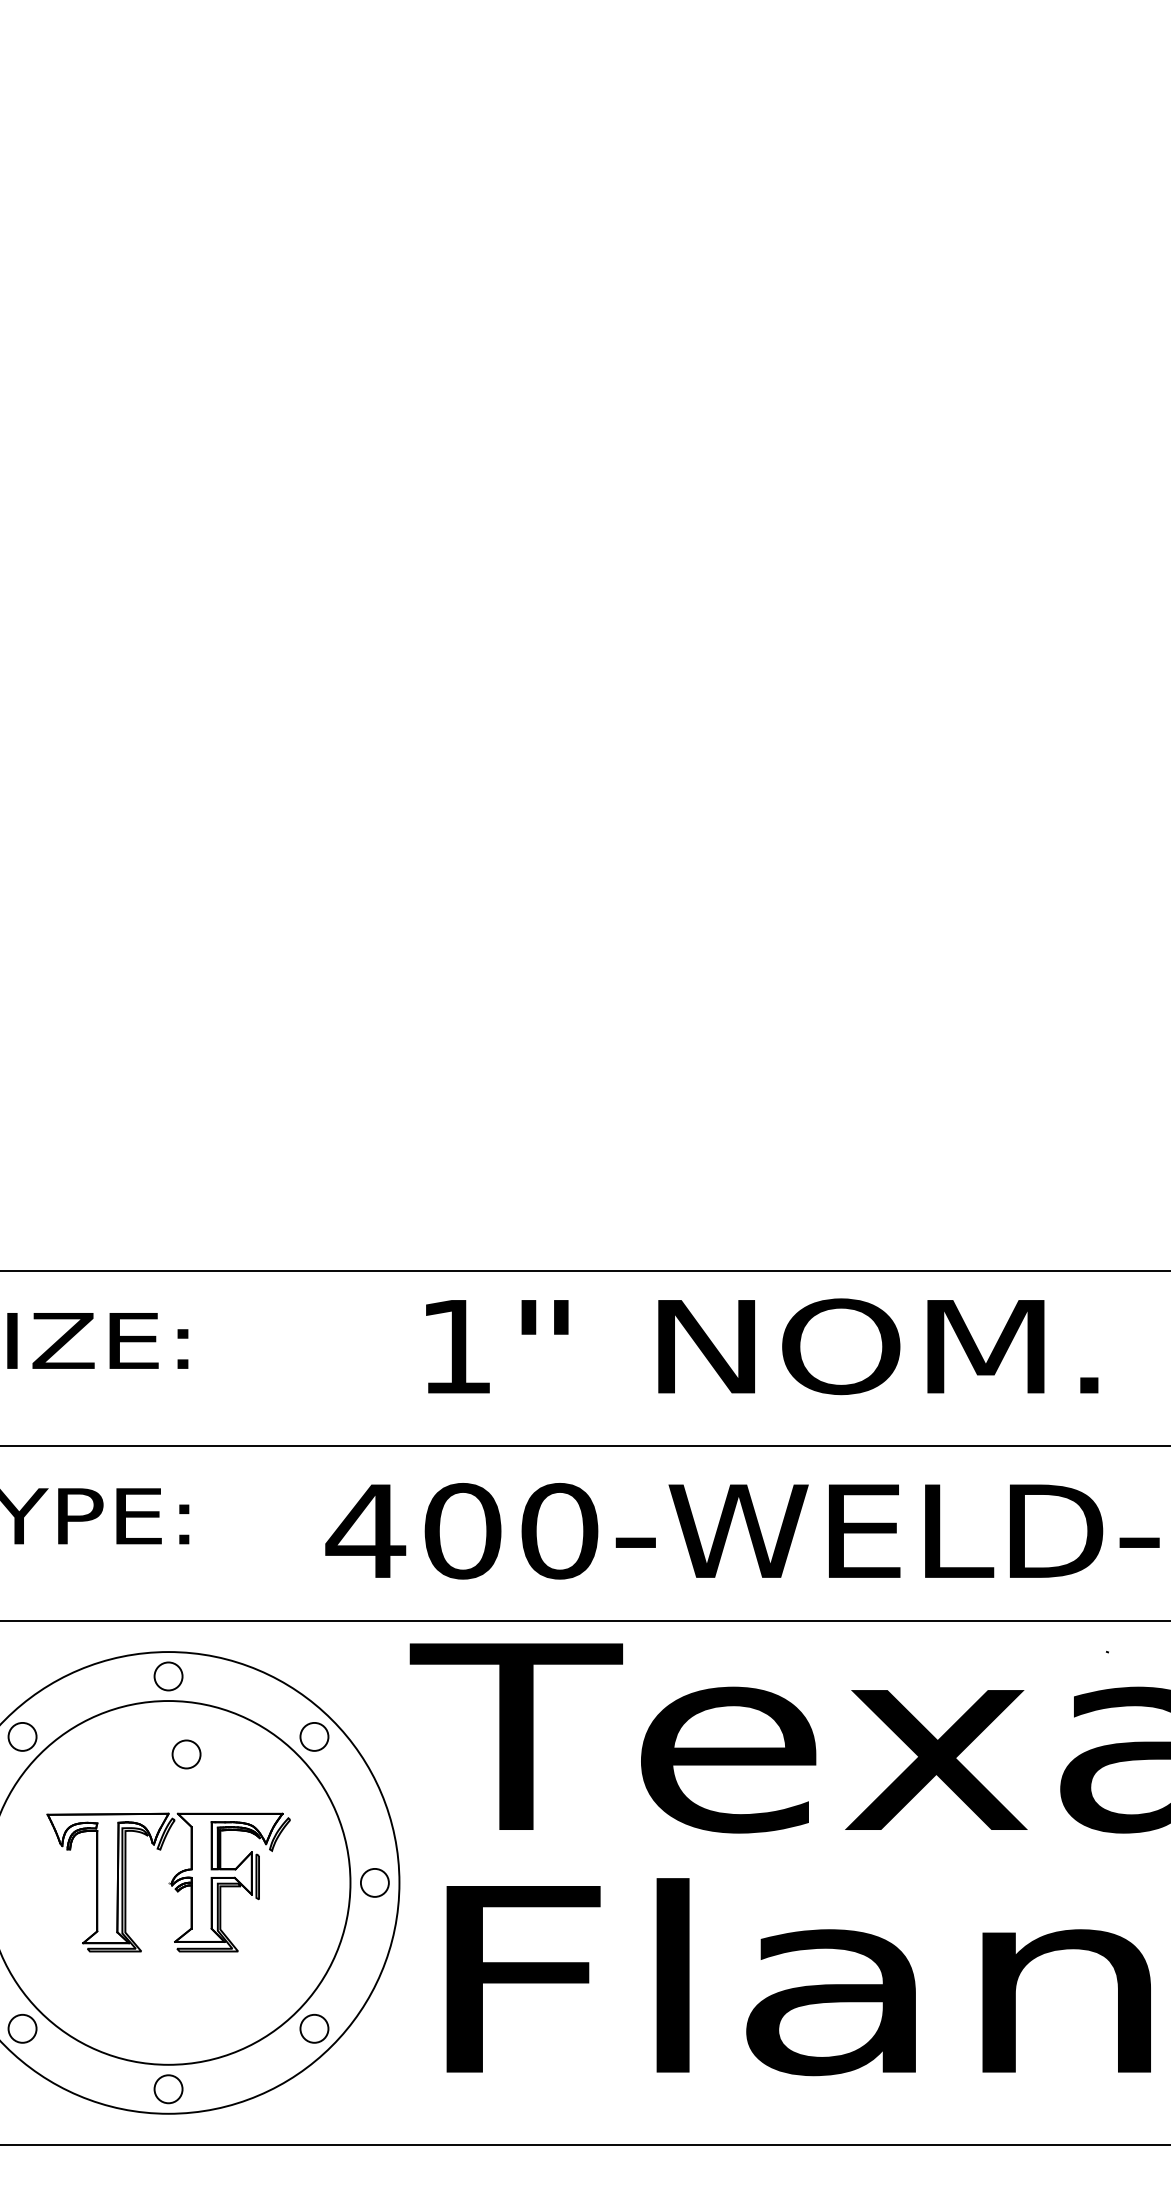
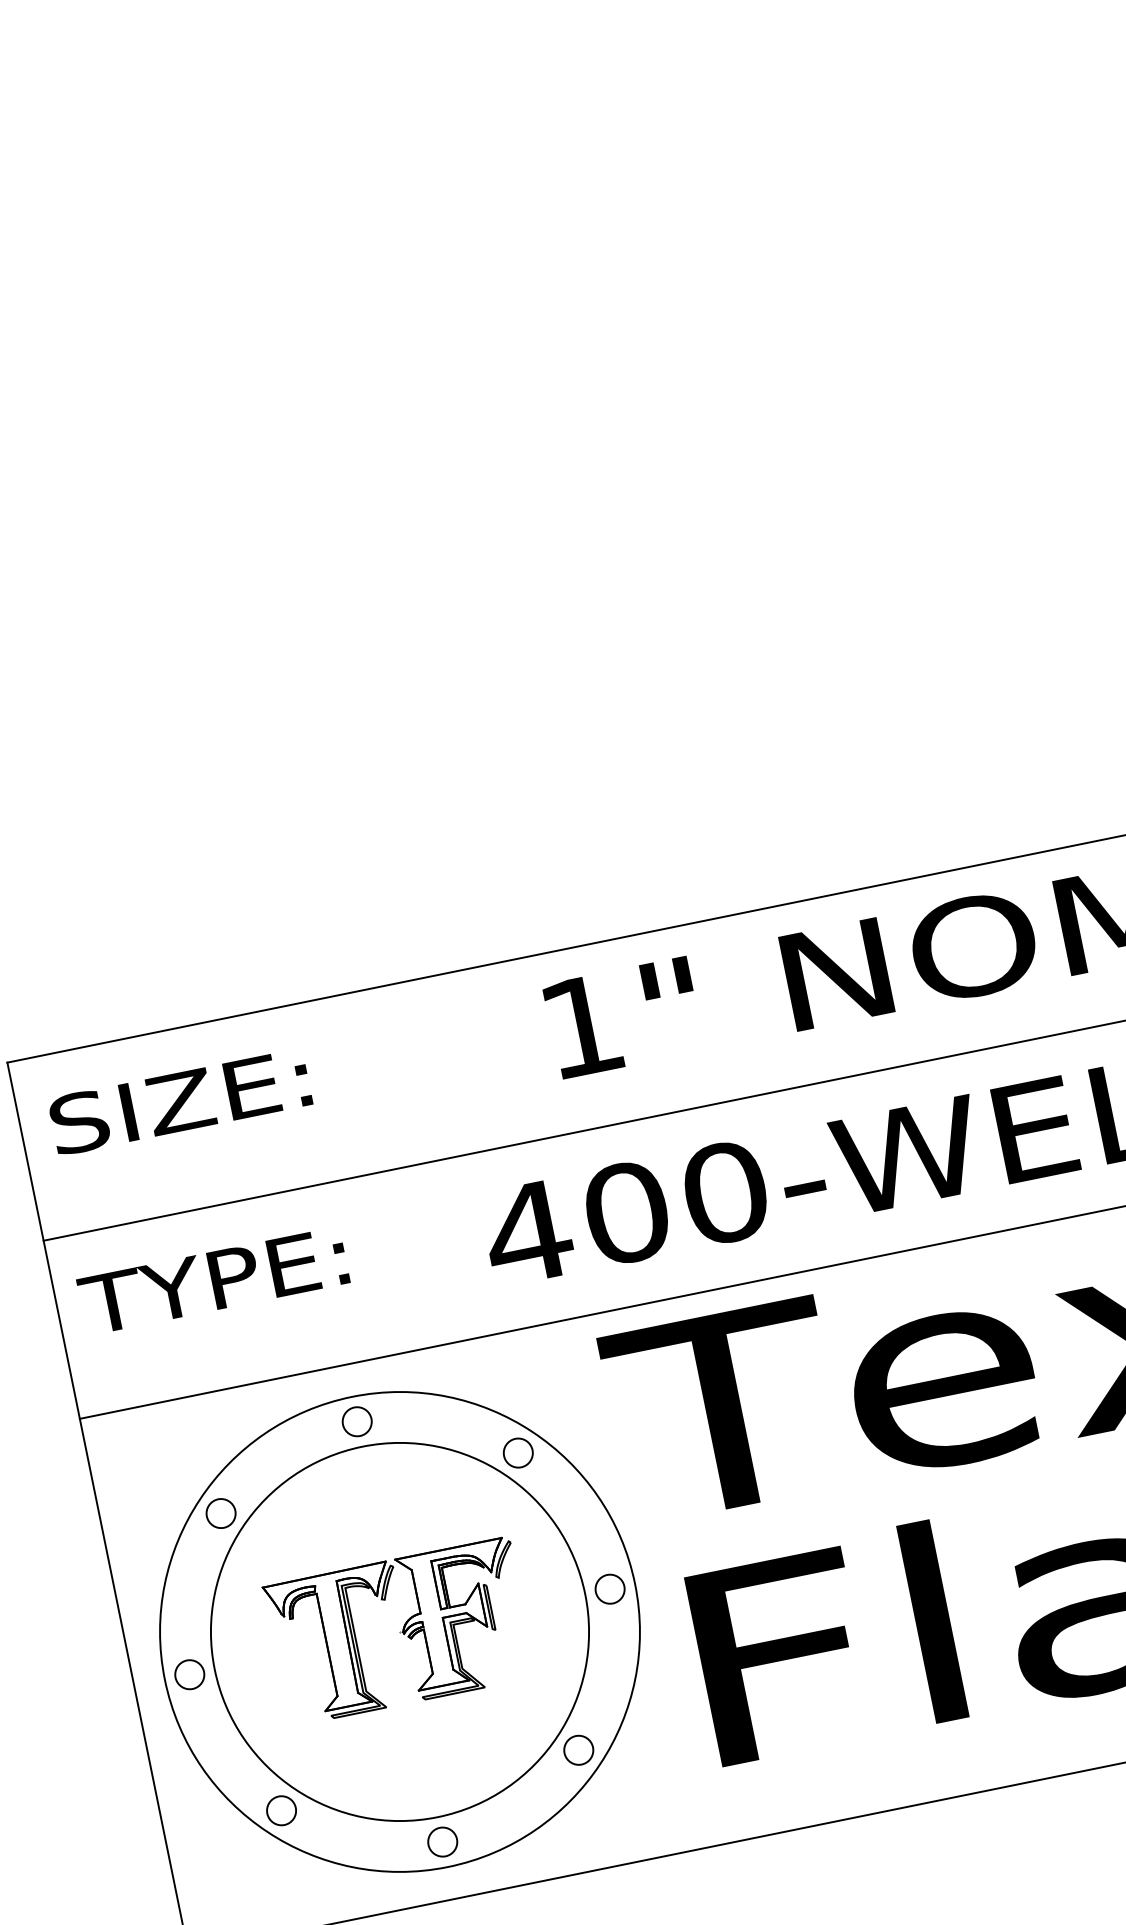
circle: (186, 1754) -> (391, 1497), removed

